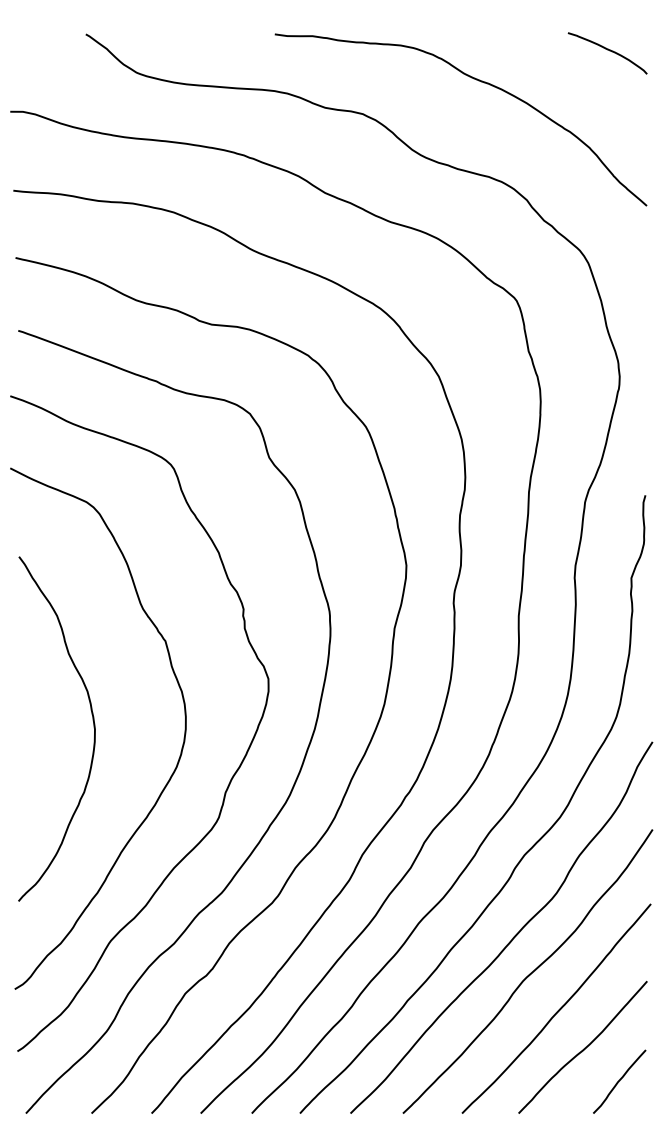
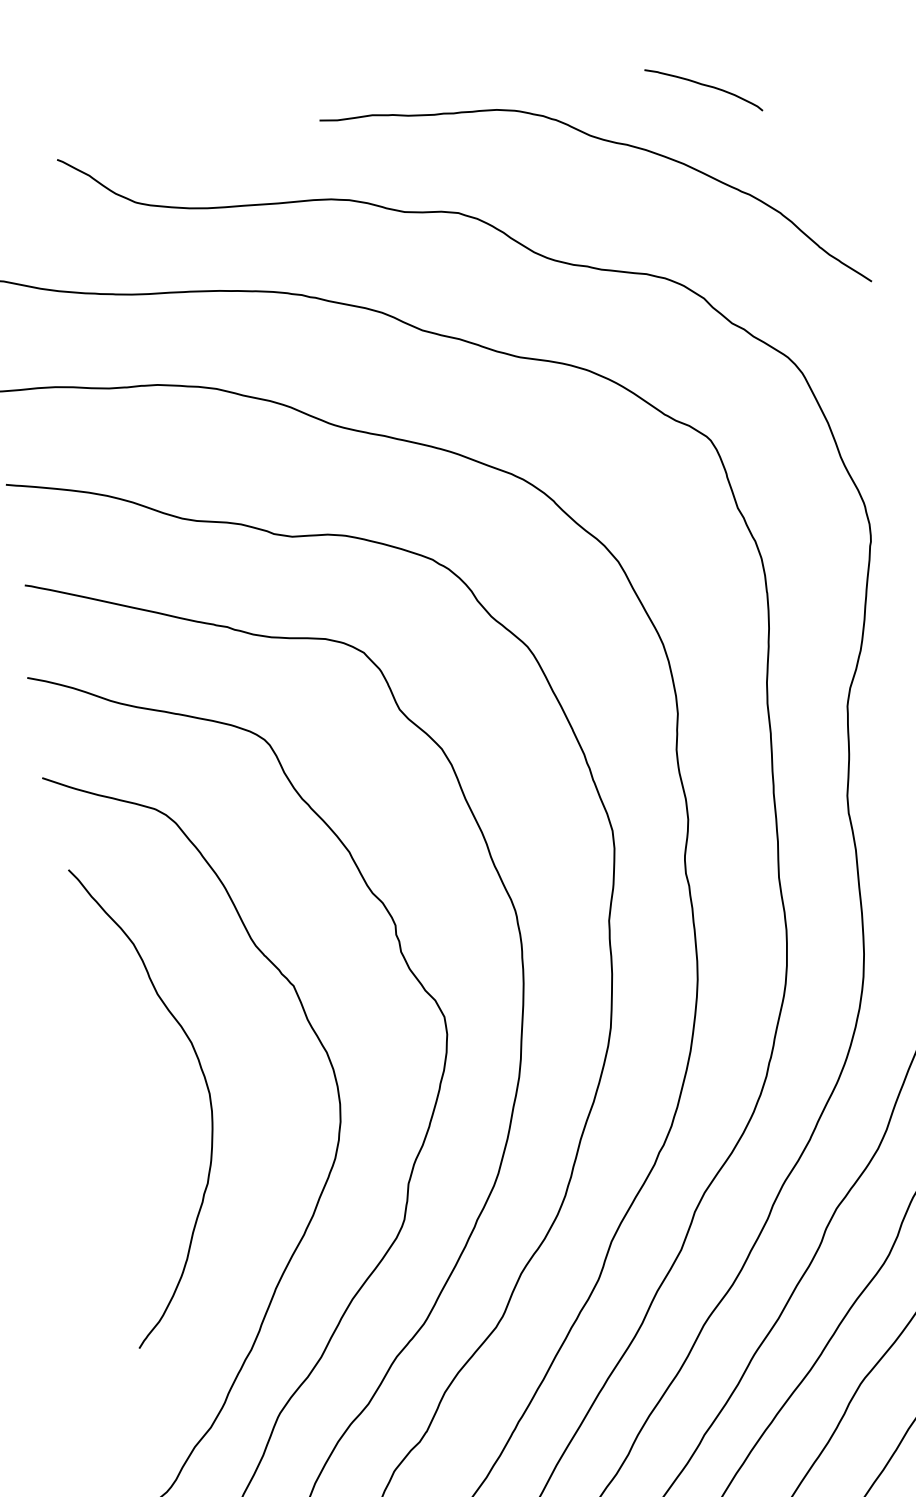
curve: (609, 51) -> (705, 87), moved
curve: (92, 720) -> (204, 1082), moved

